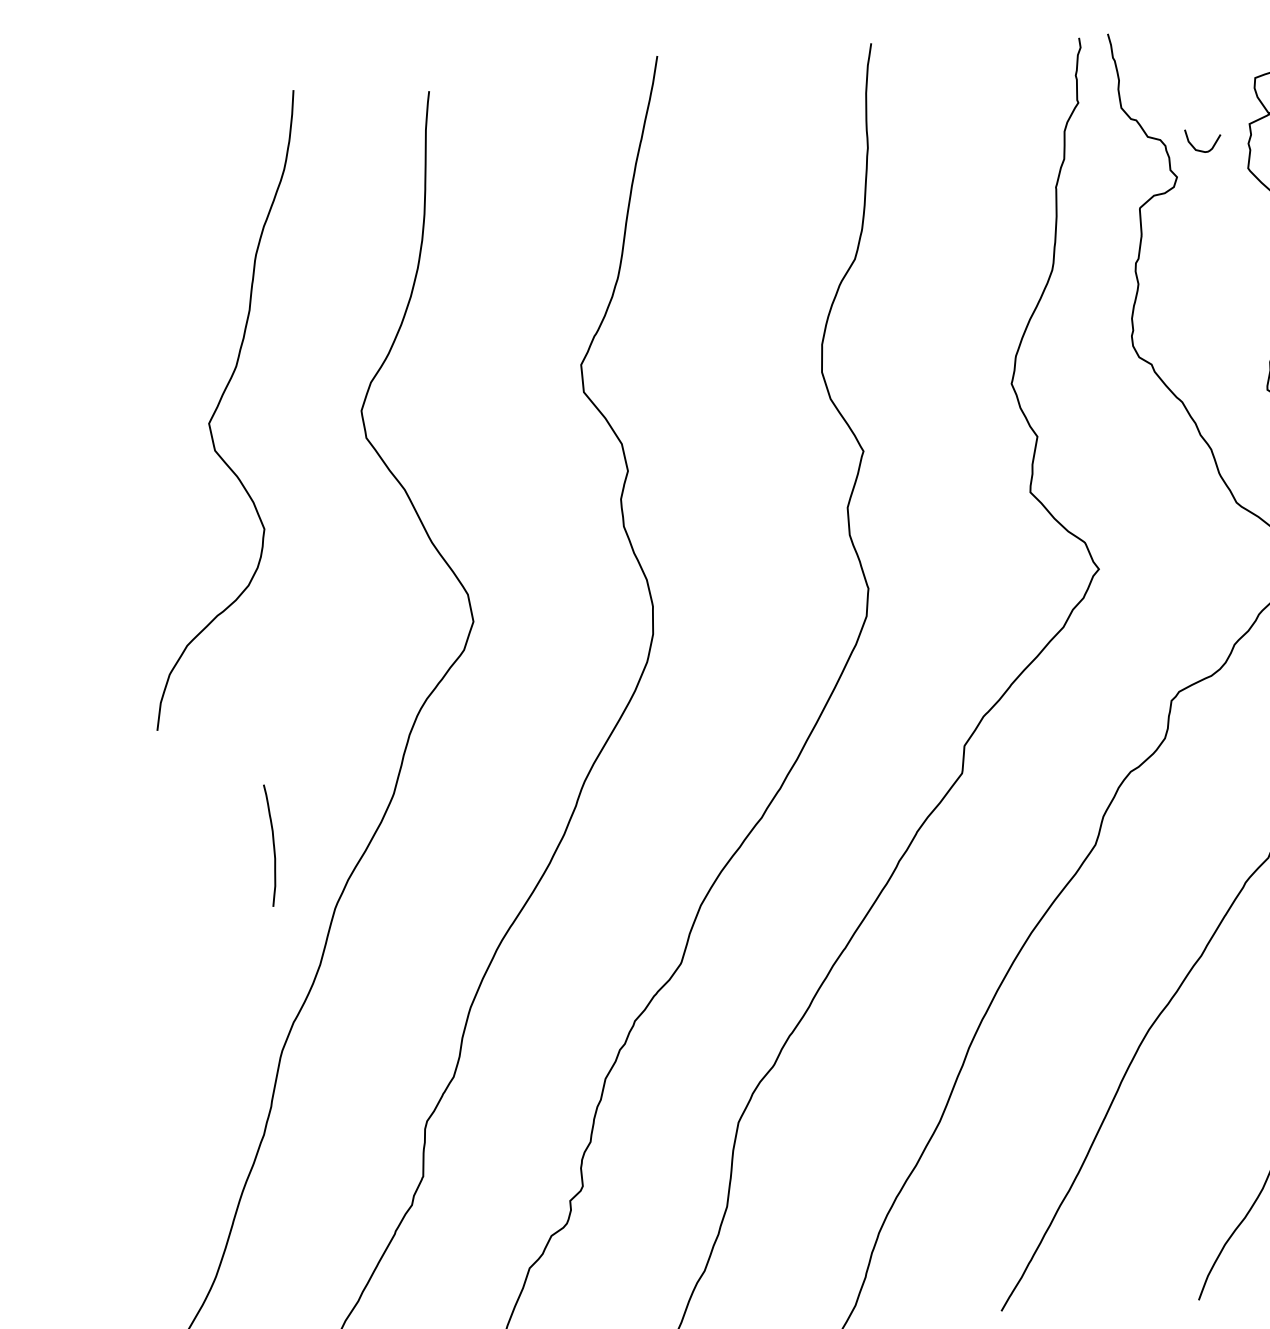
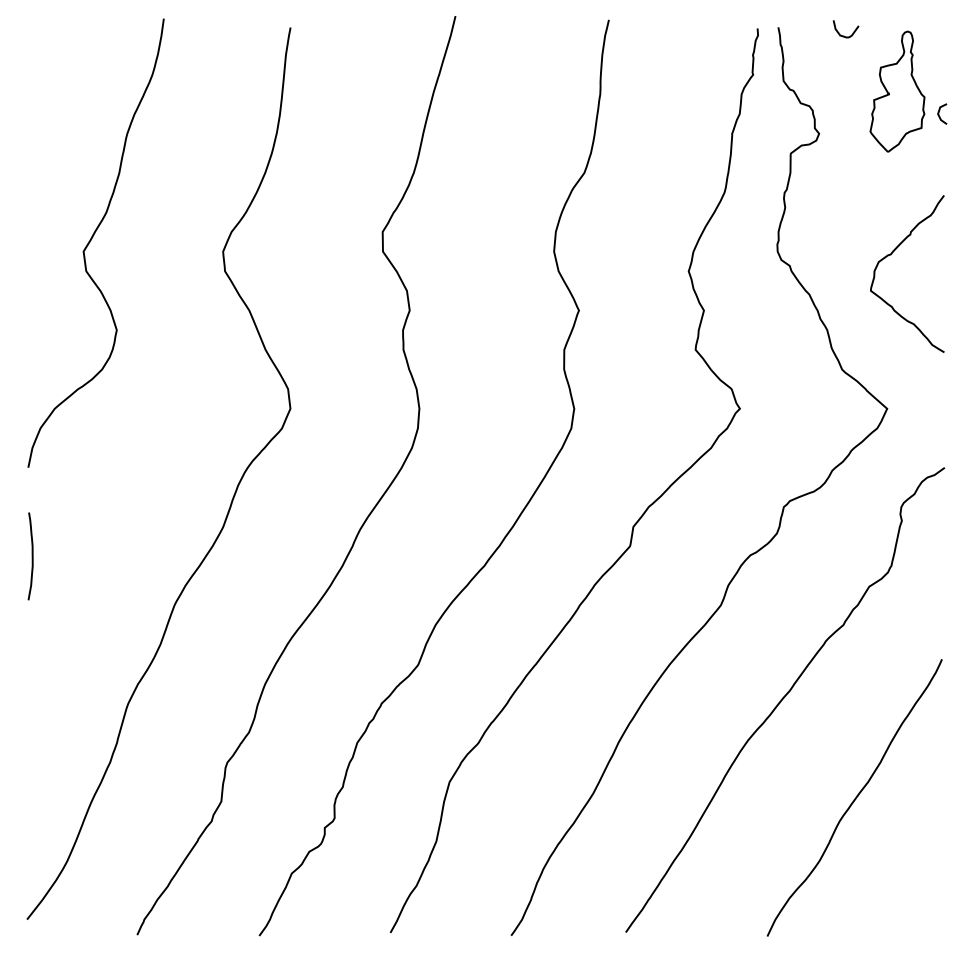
curve: (1201, 149) -> (844, 35), moved
curve: (218, 407) -> (91, 240), moved
curve: (272, 845) -> (31, 556), moved

